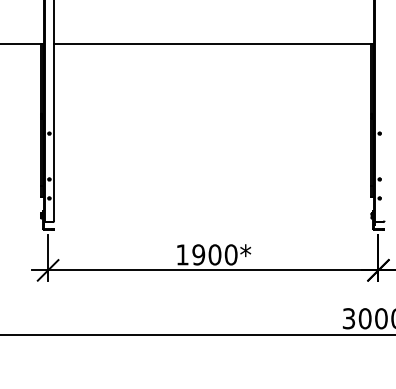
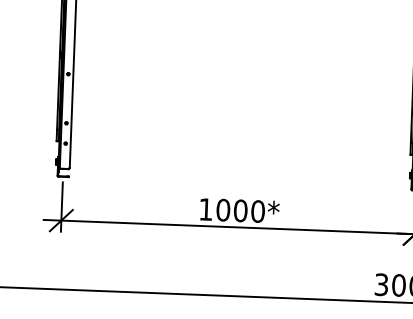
text: (198, 254) -> (223, 209), 1900* -> 1000*

